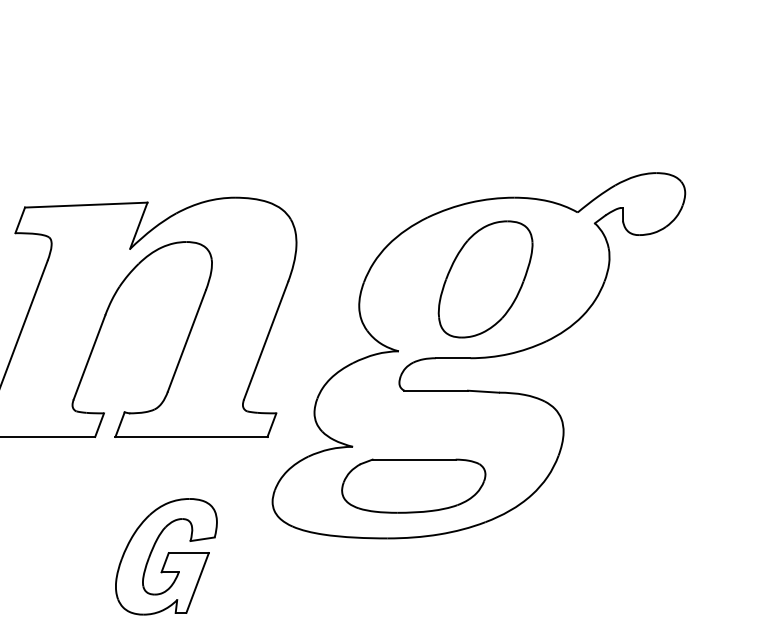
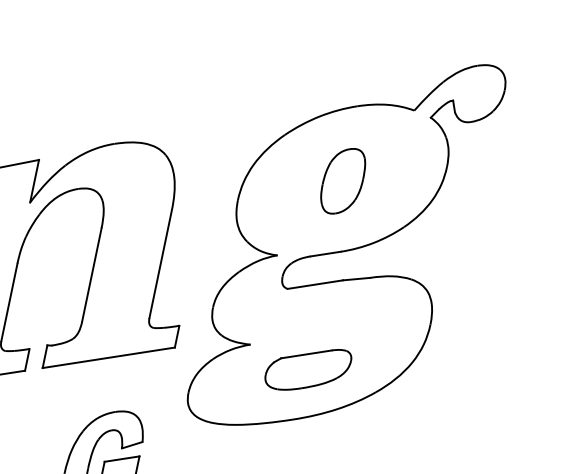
part: (485, 279) -> (343, 181), size x0.6
part: (413, 485) -> (308, 370), size x0.7

